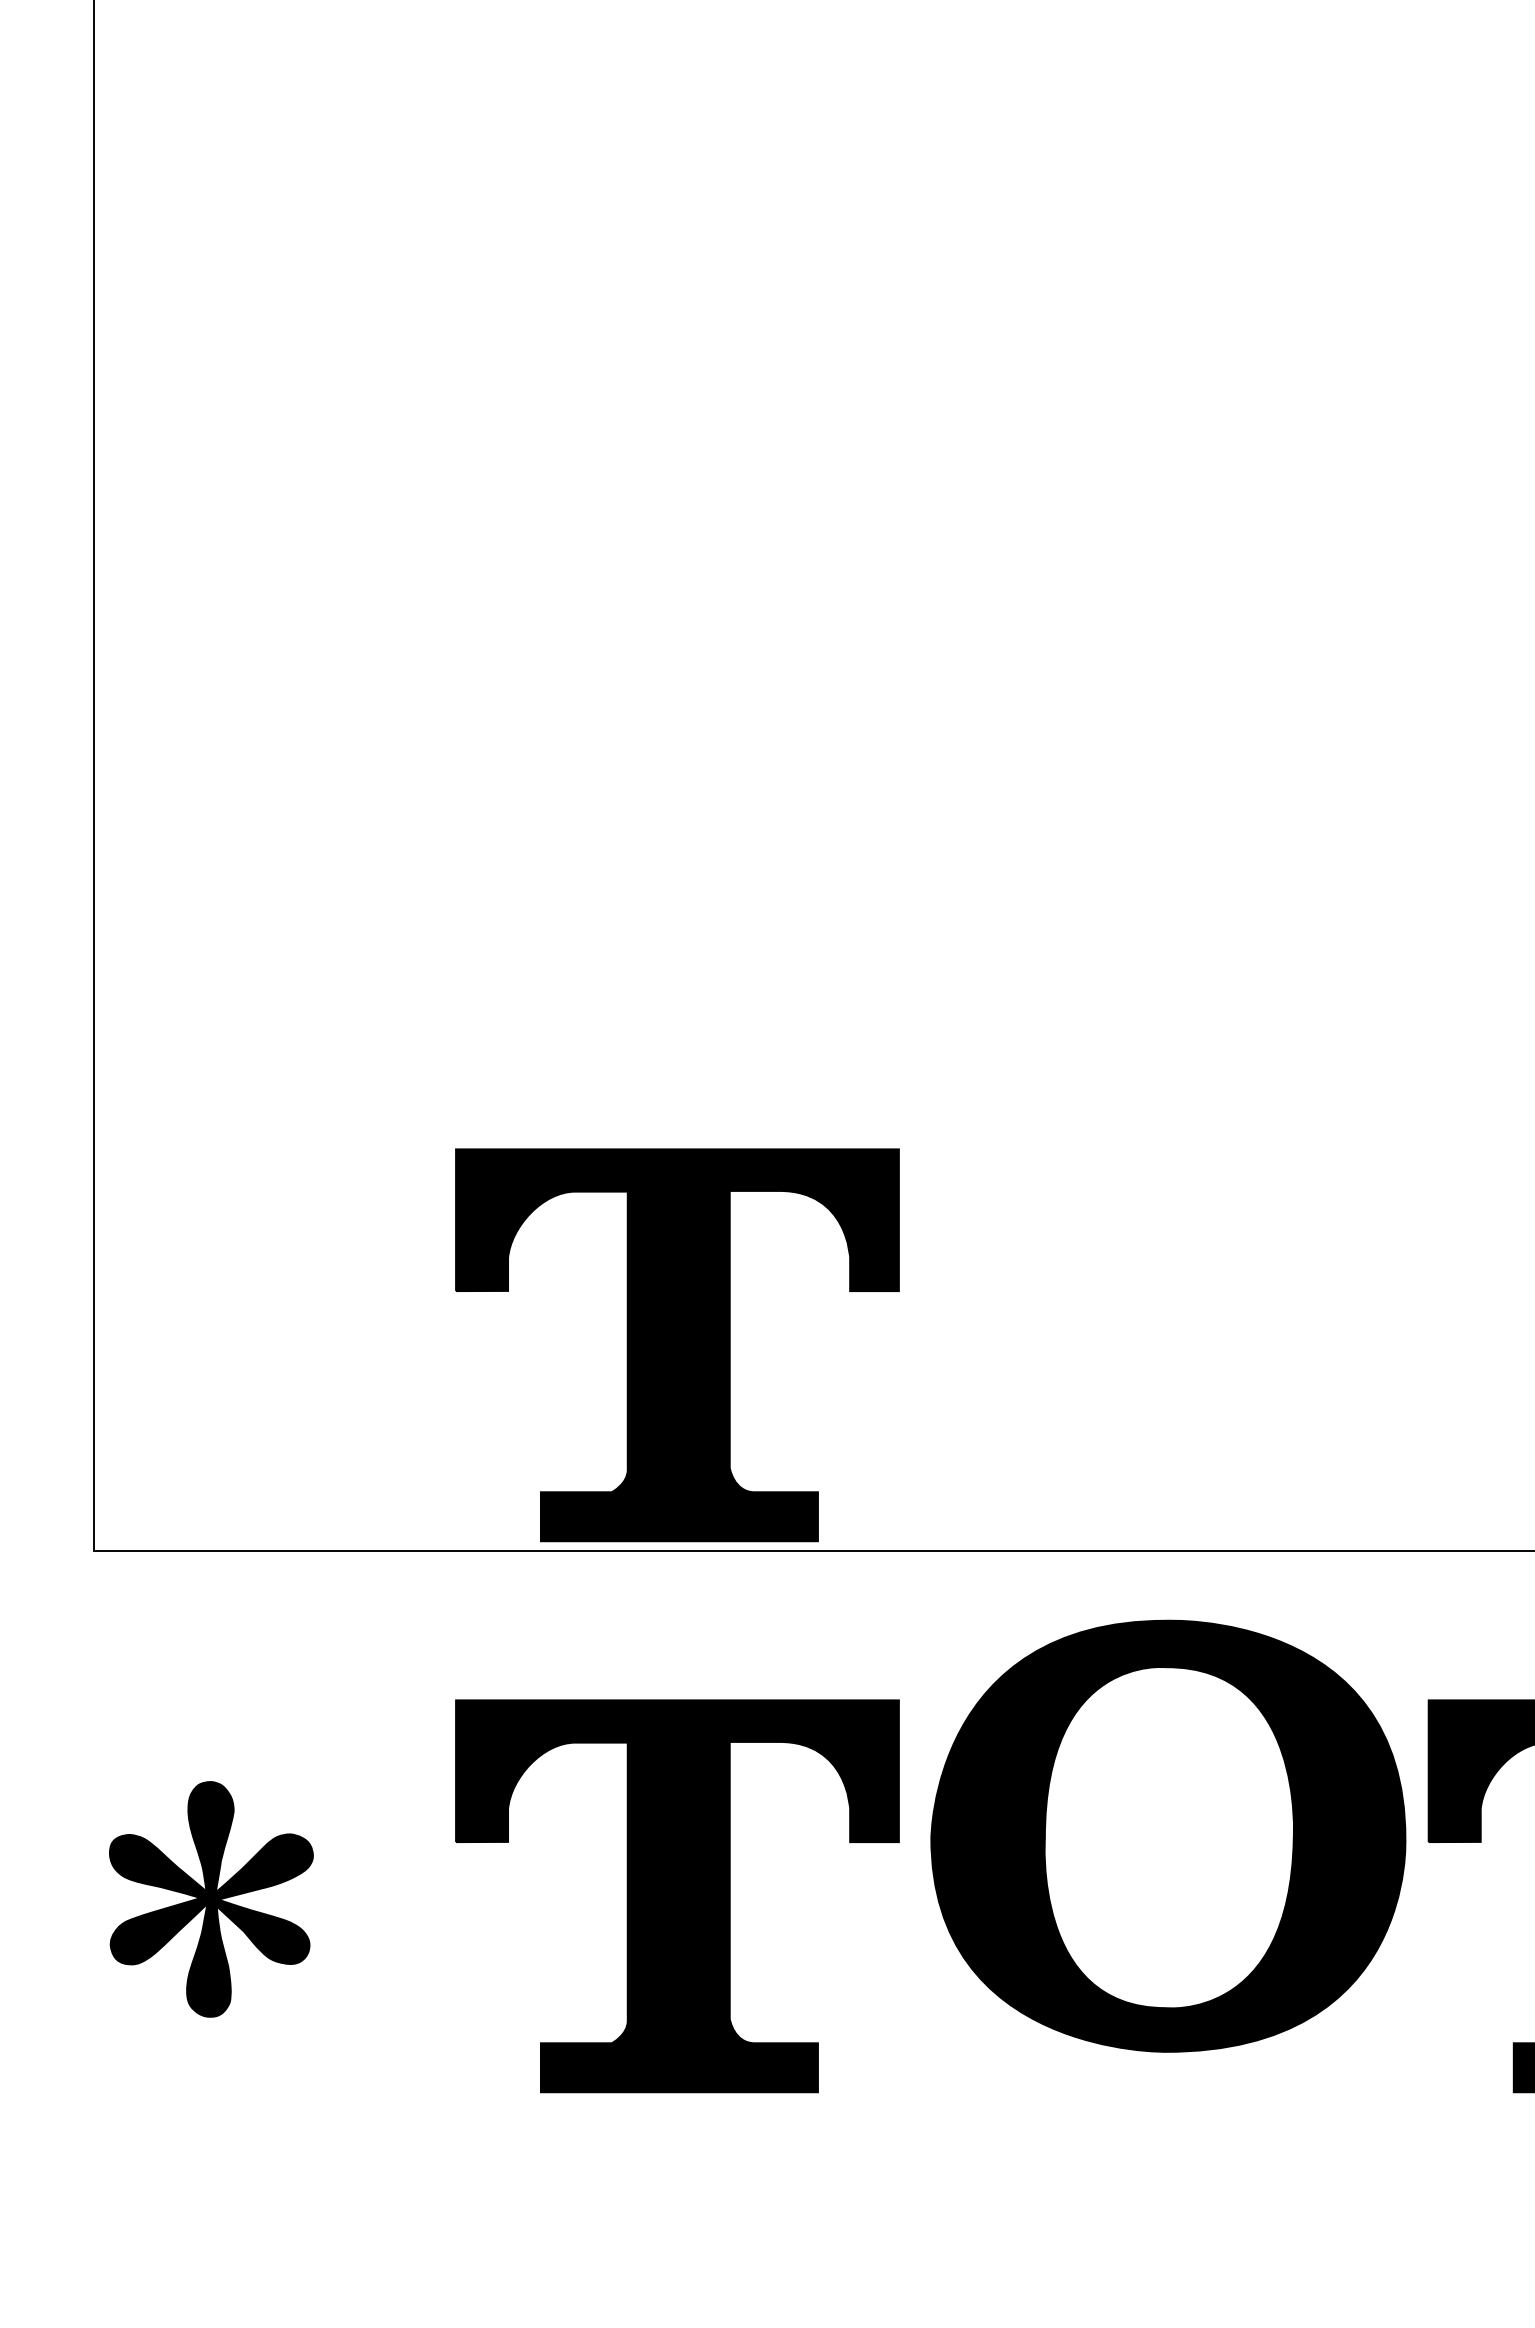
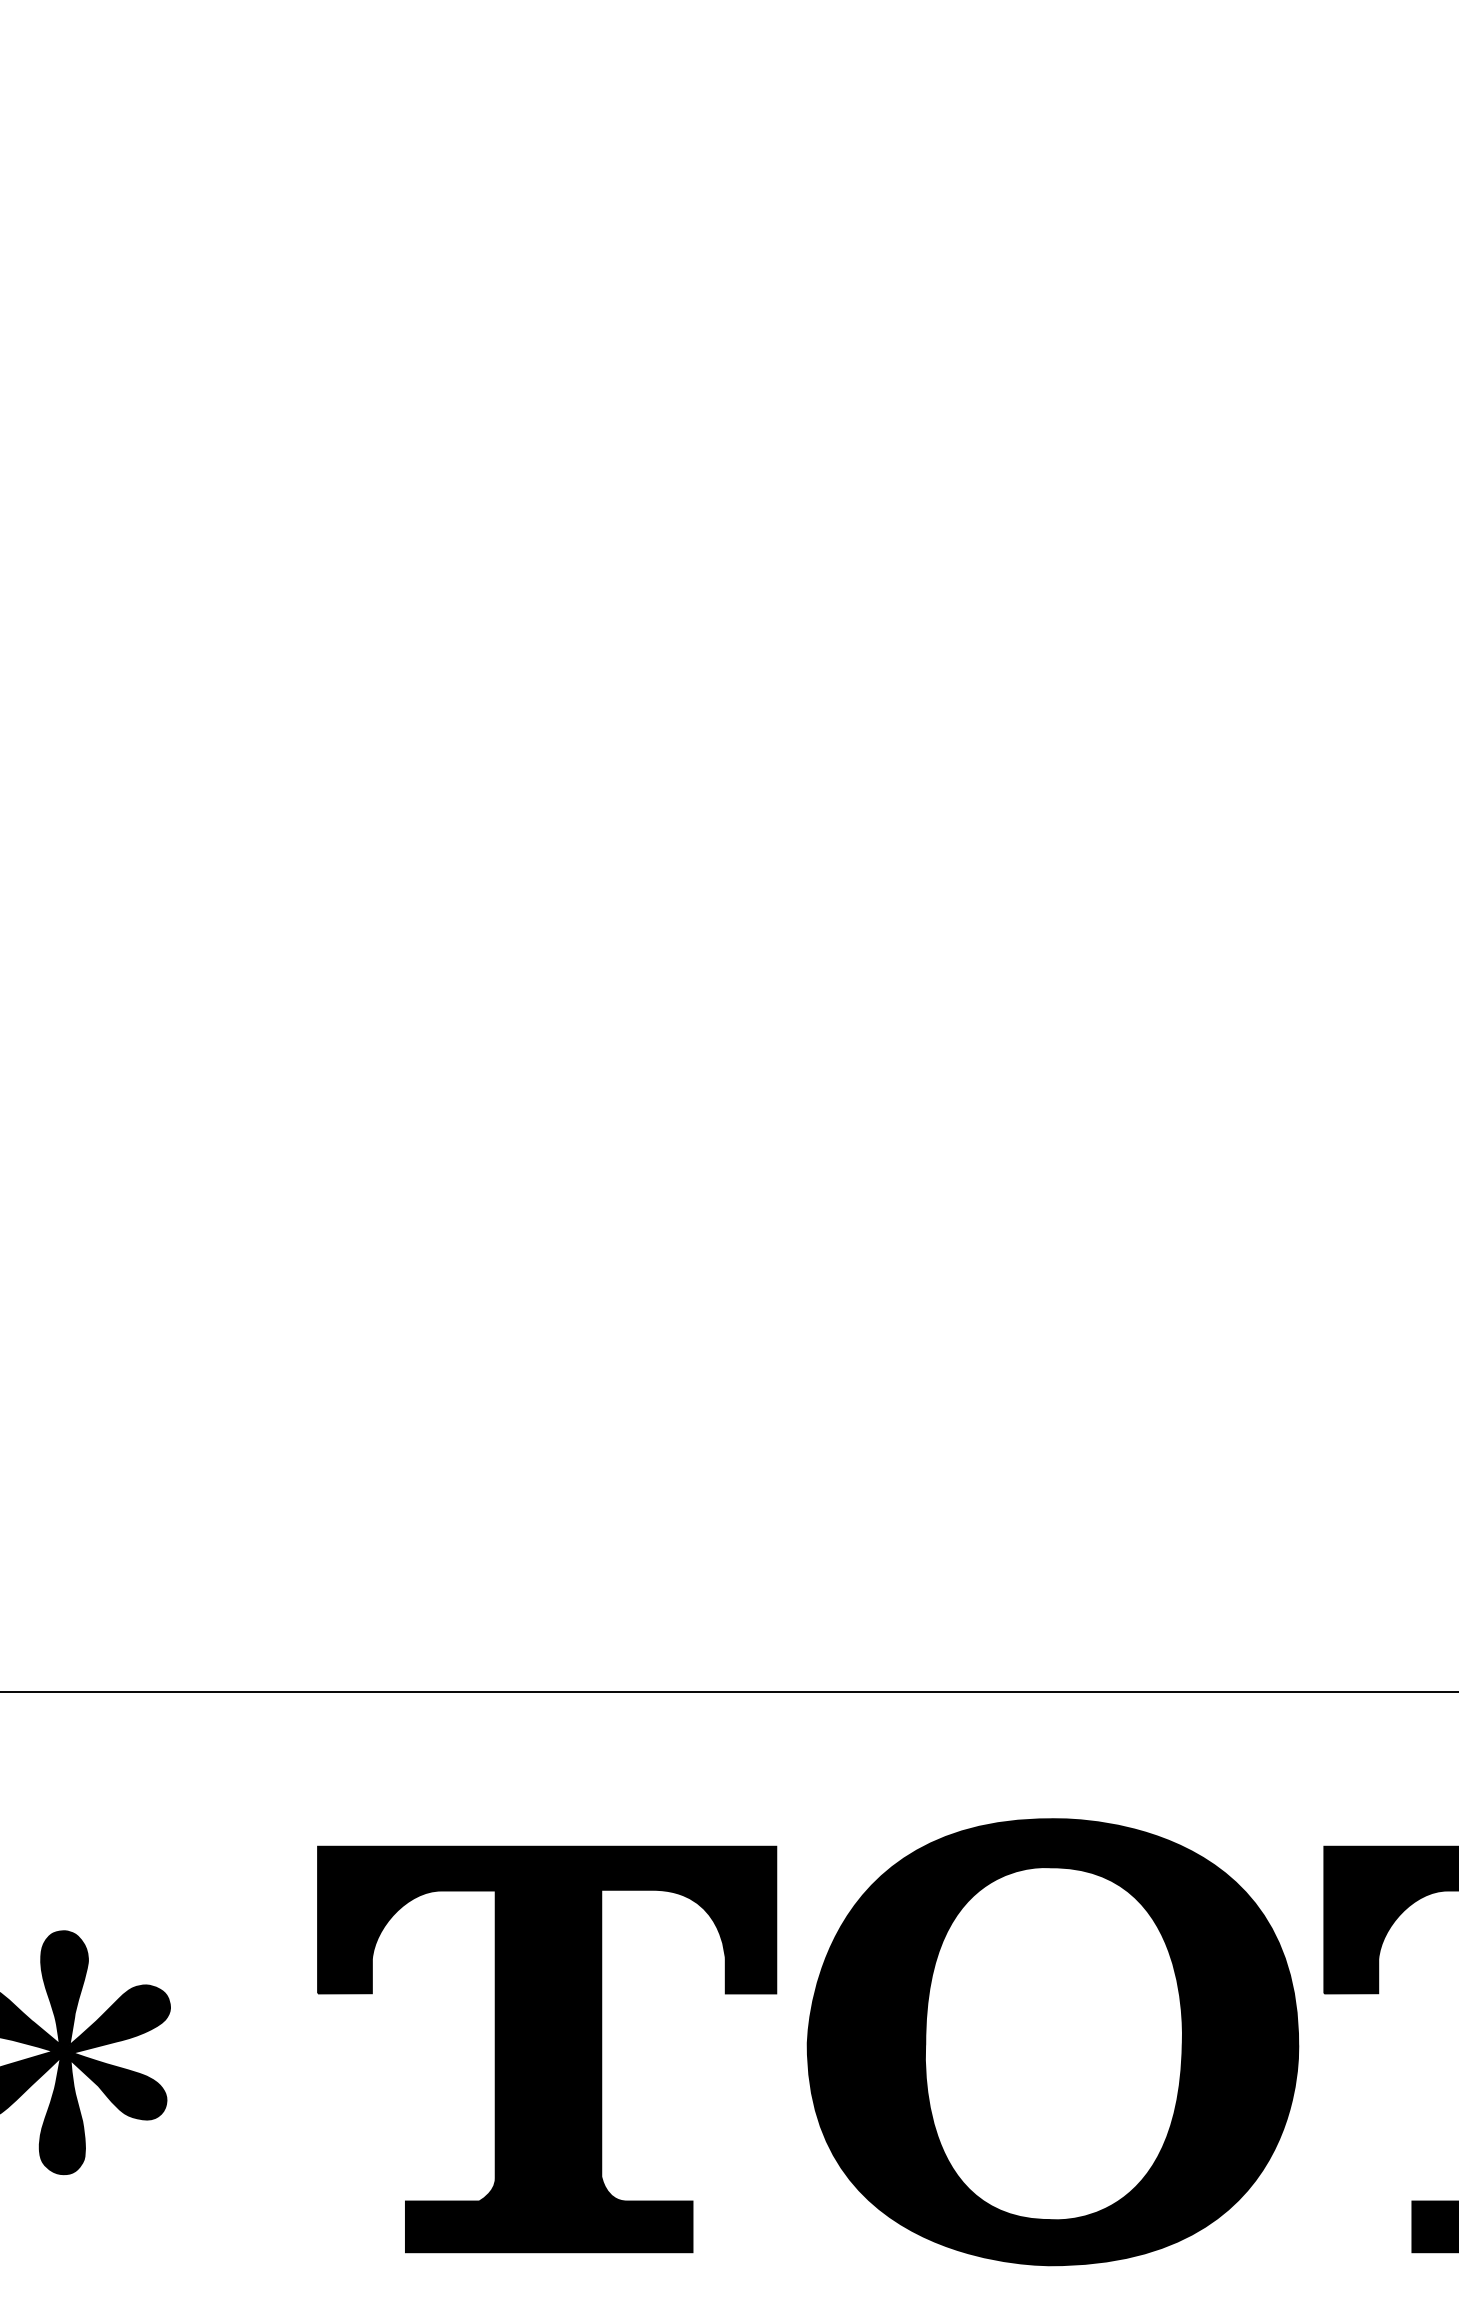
part: (677, 1345) -> (547, 1479), removed
part: (1168, 1835) -> (1053, 2041), moved

